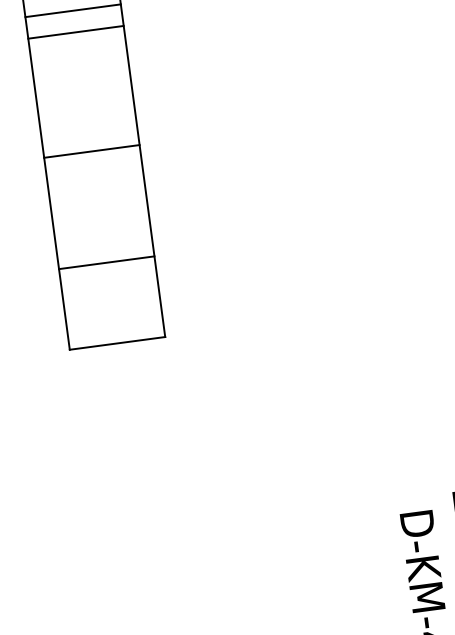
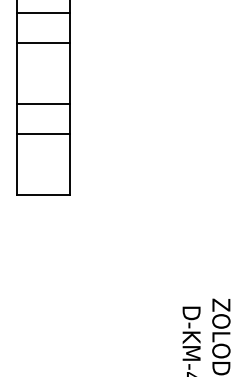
line: (76, 33) -> (43, 43), moved
line: (91, 152) -> (43, 104), moved
line: (106, 262) -> (43, 133), moved

